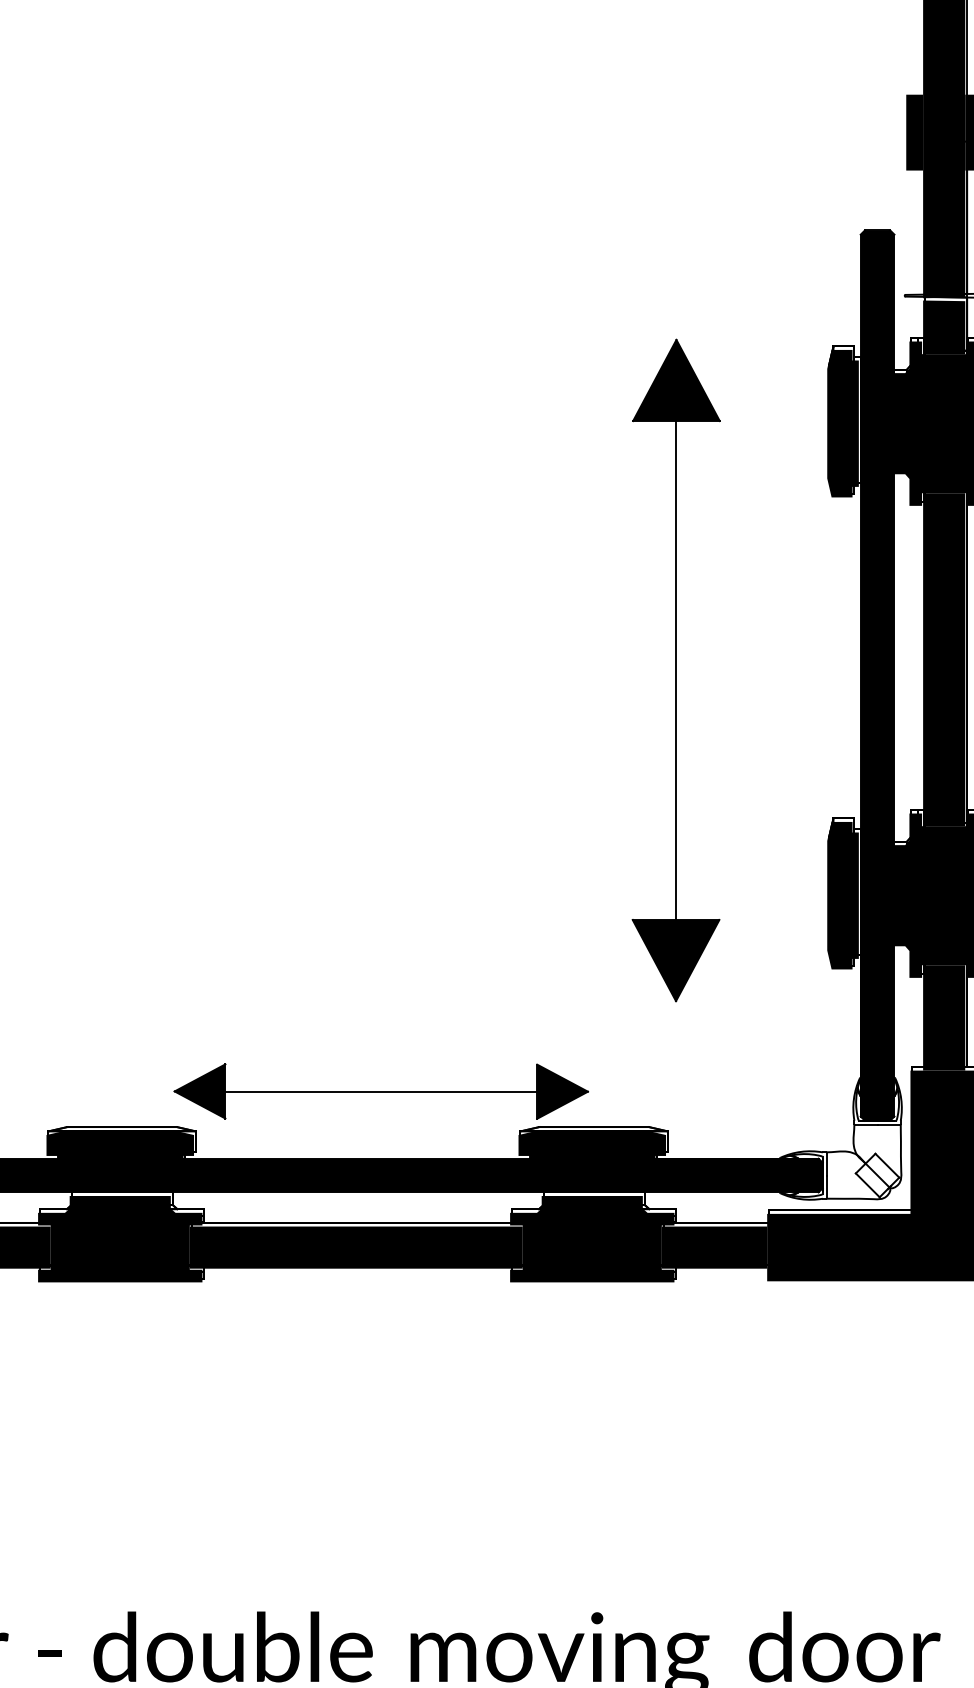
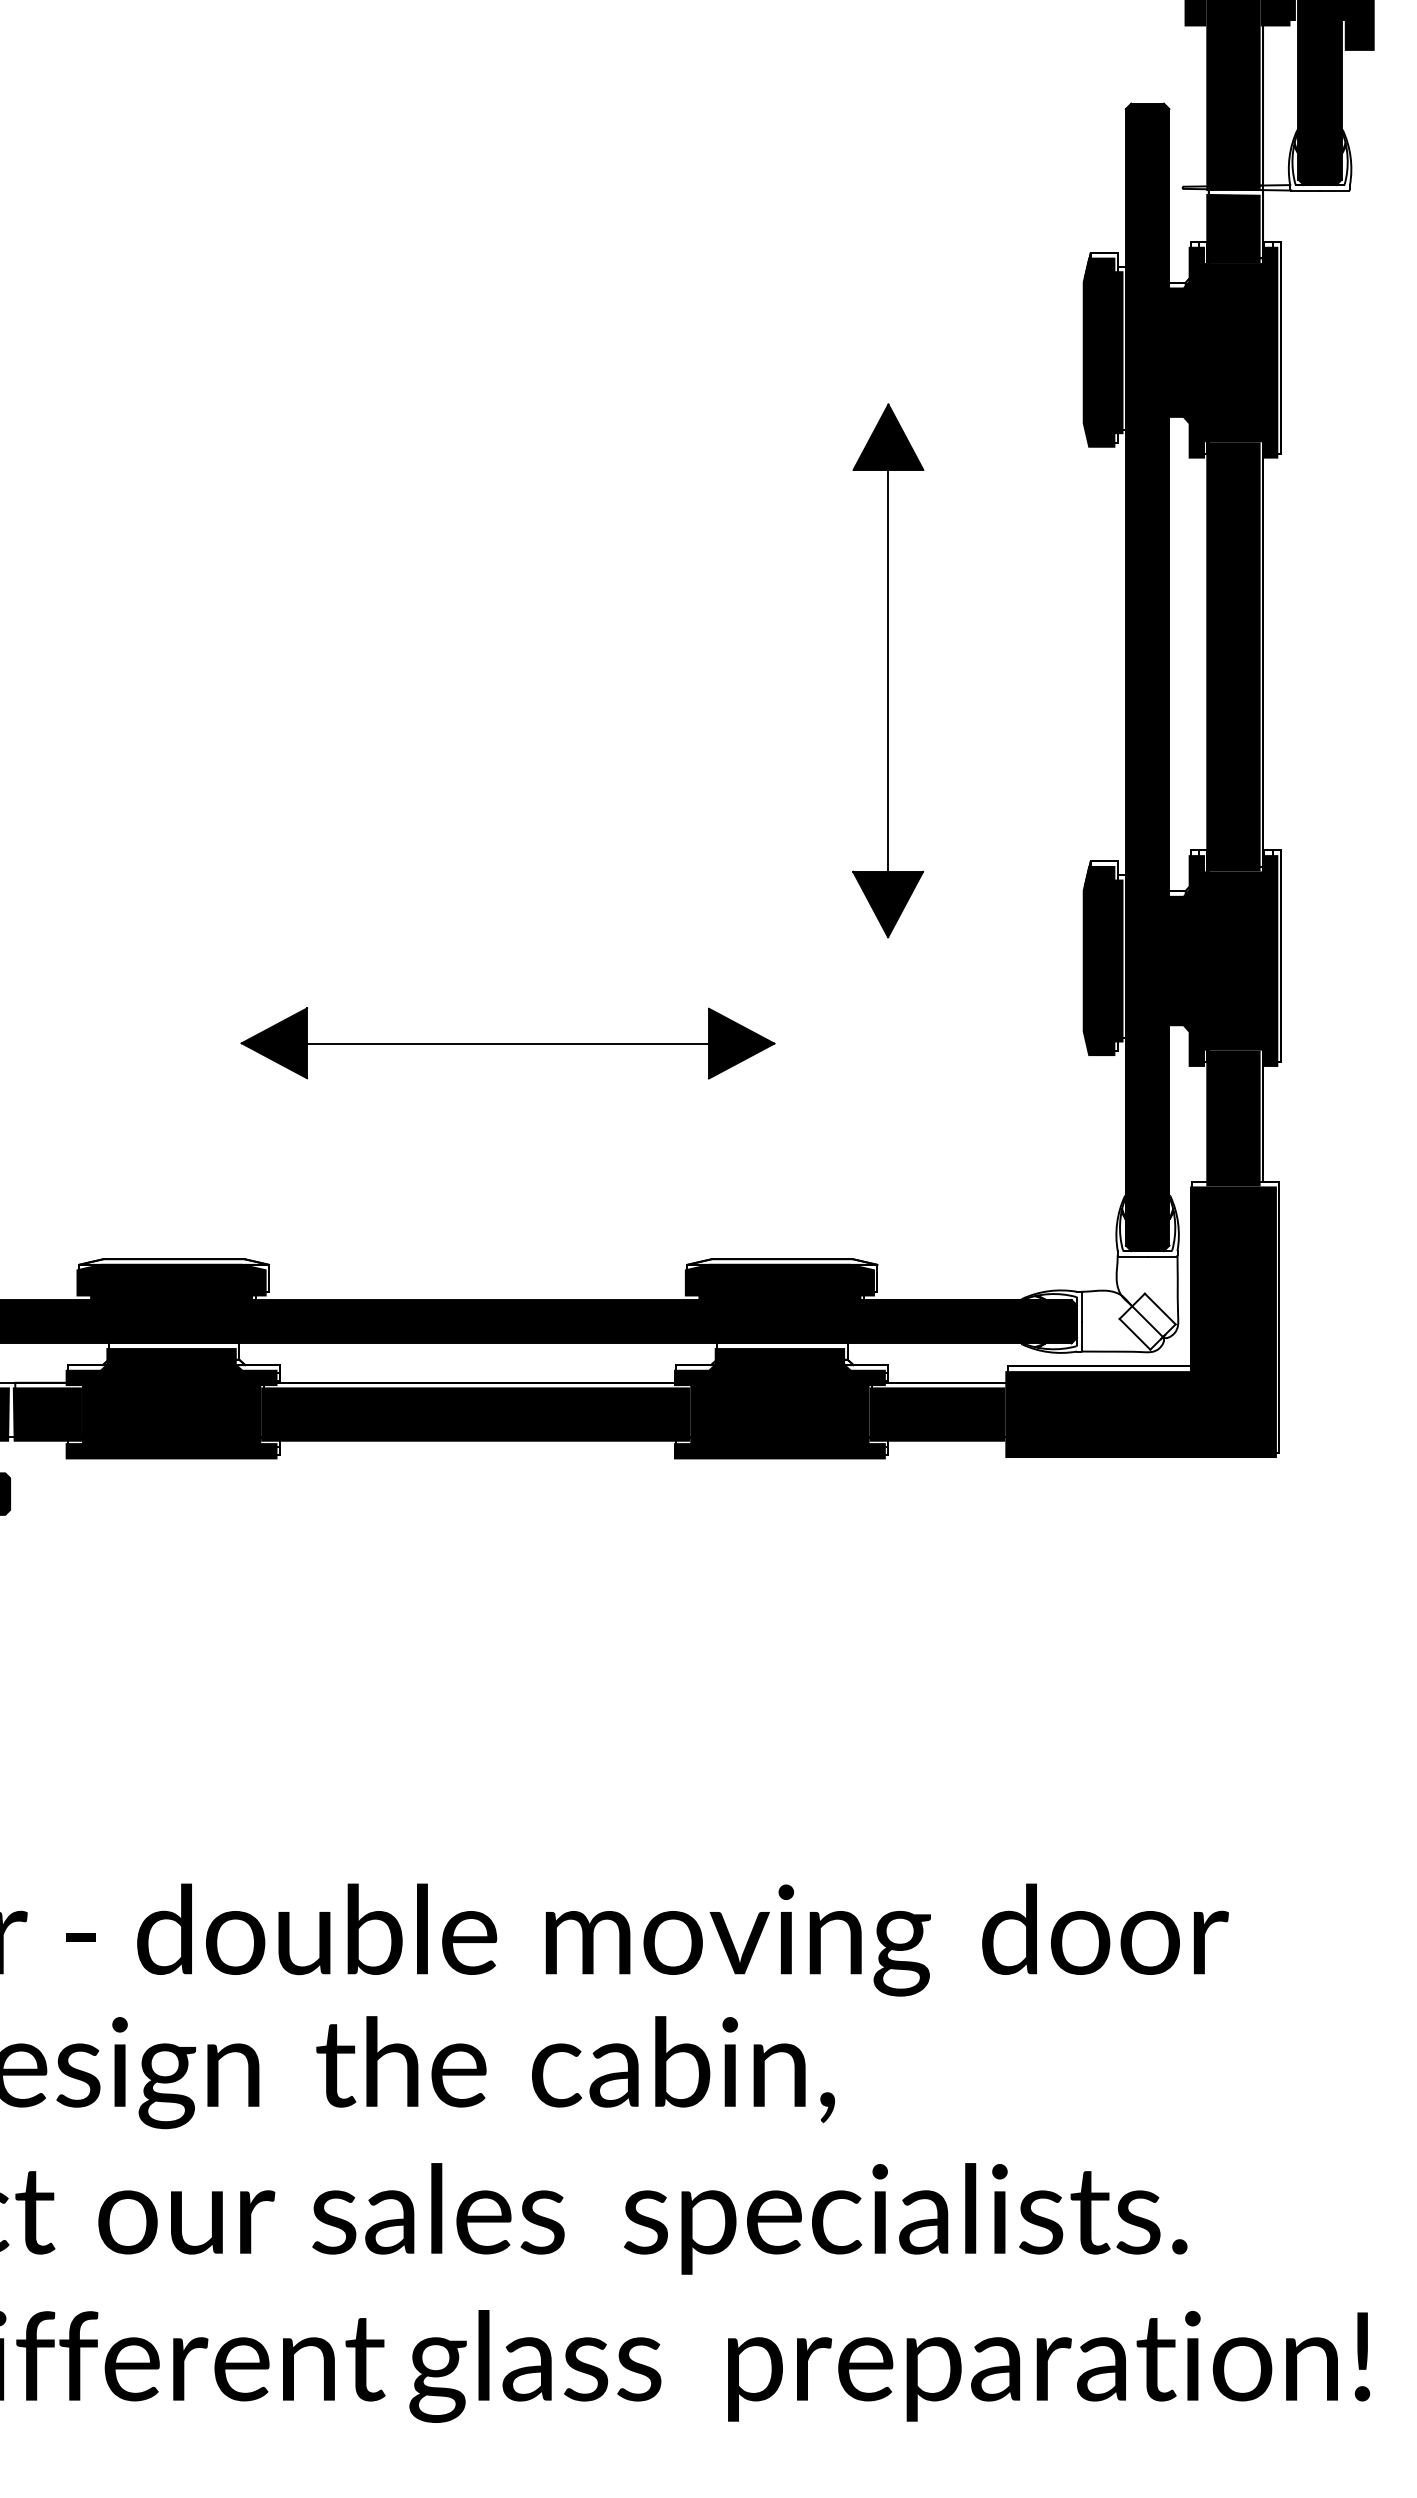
part: (676, 670) -> (888, 670), size x0.62
part: (380, 1091) -> (507, 1043), moved

